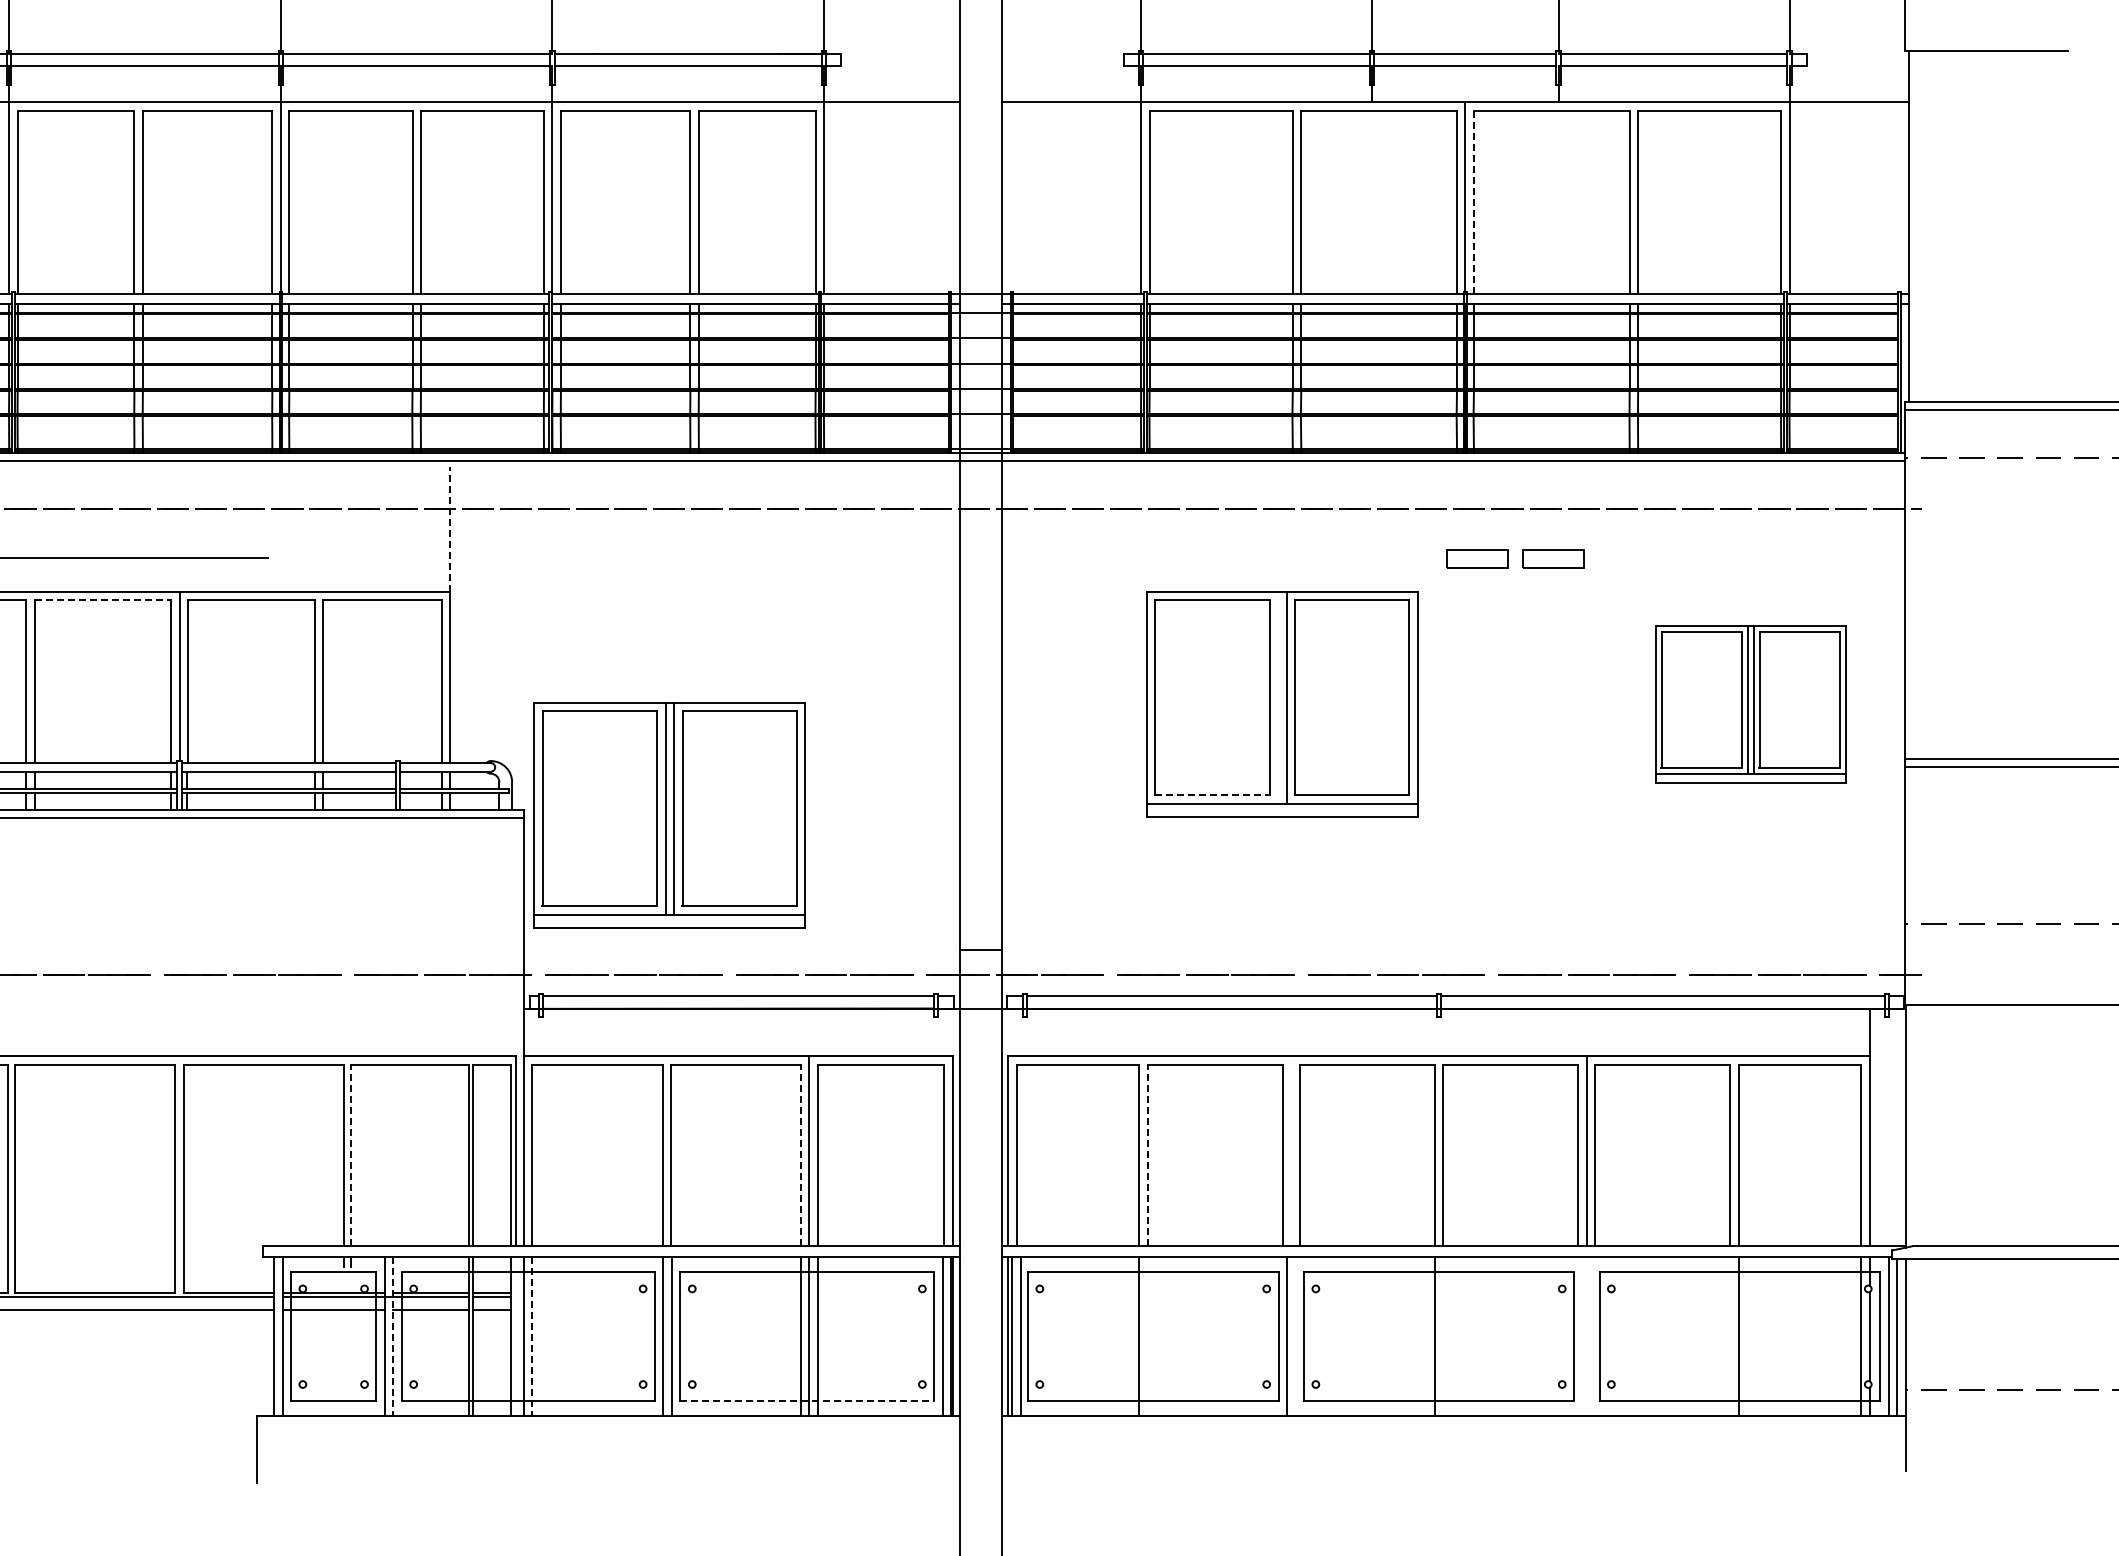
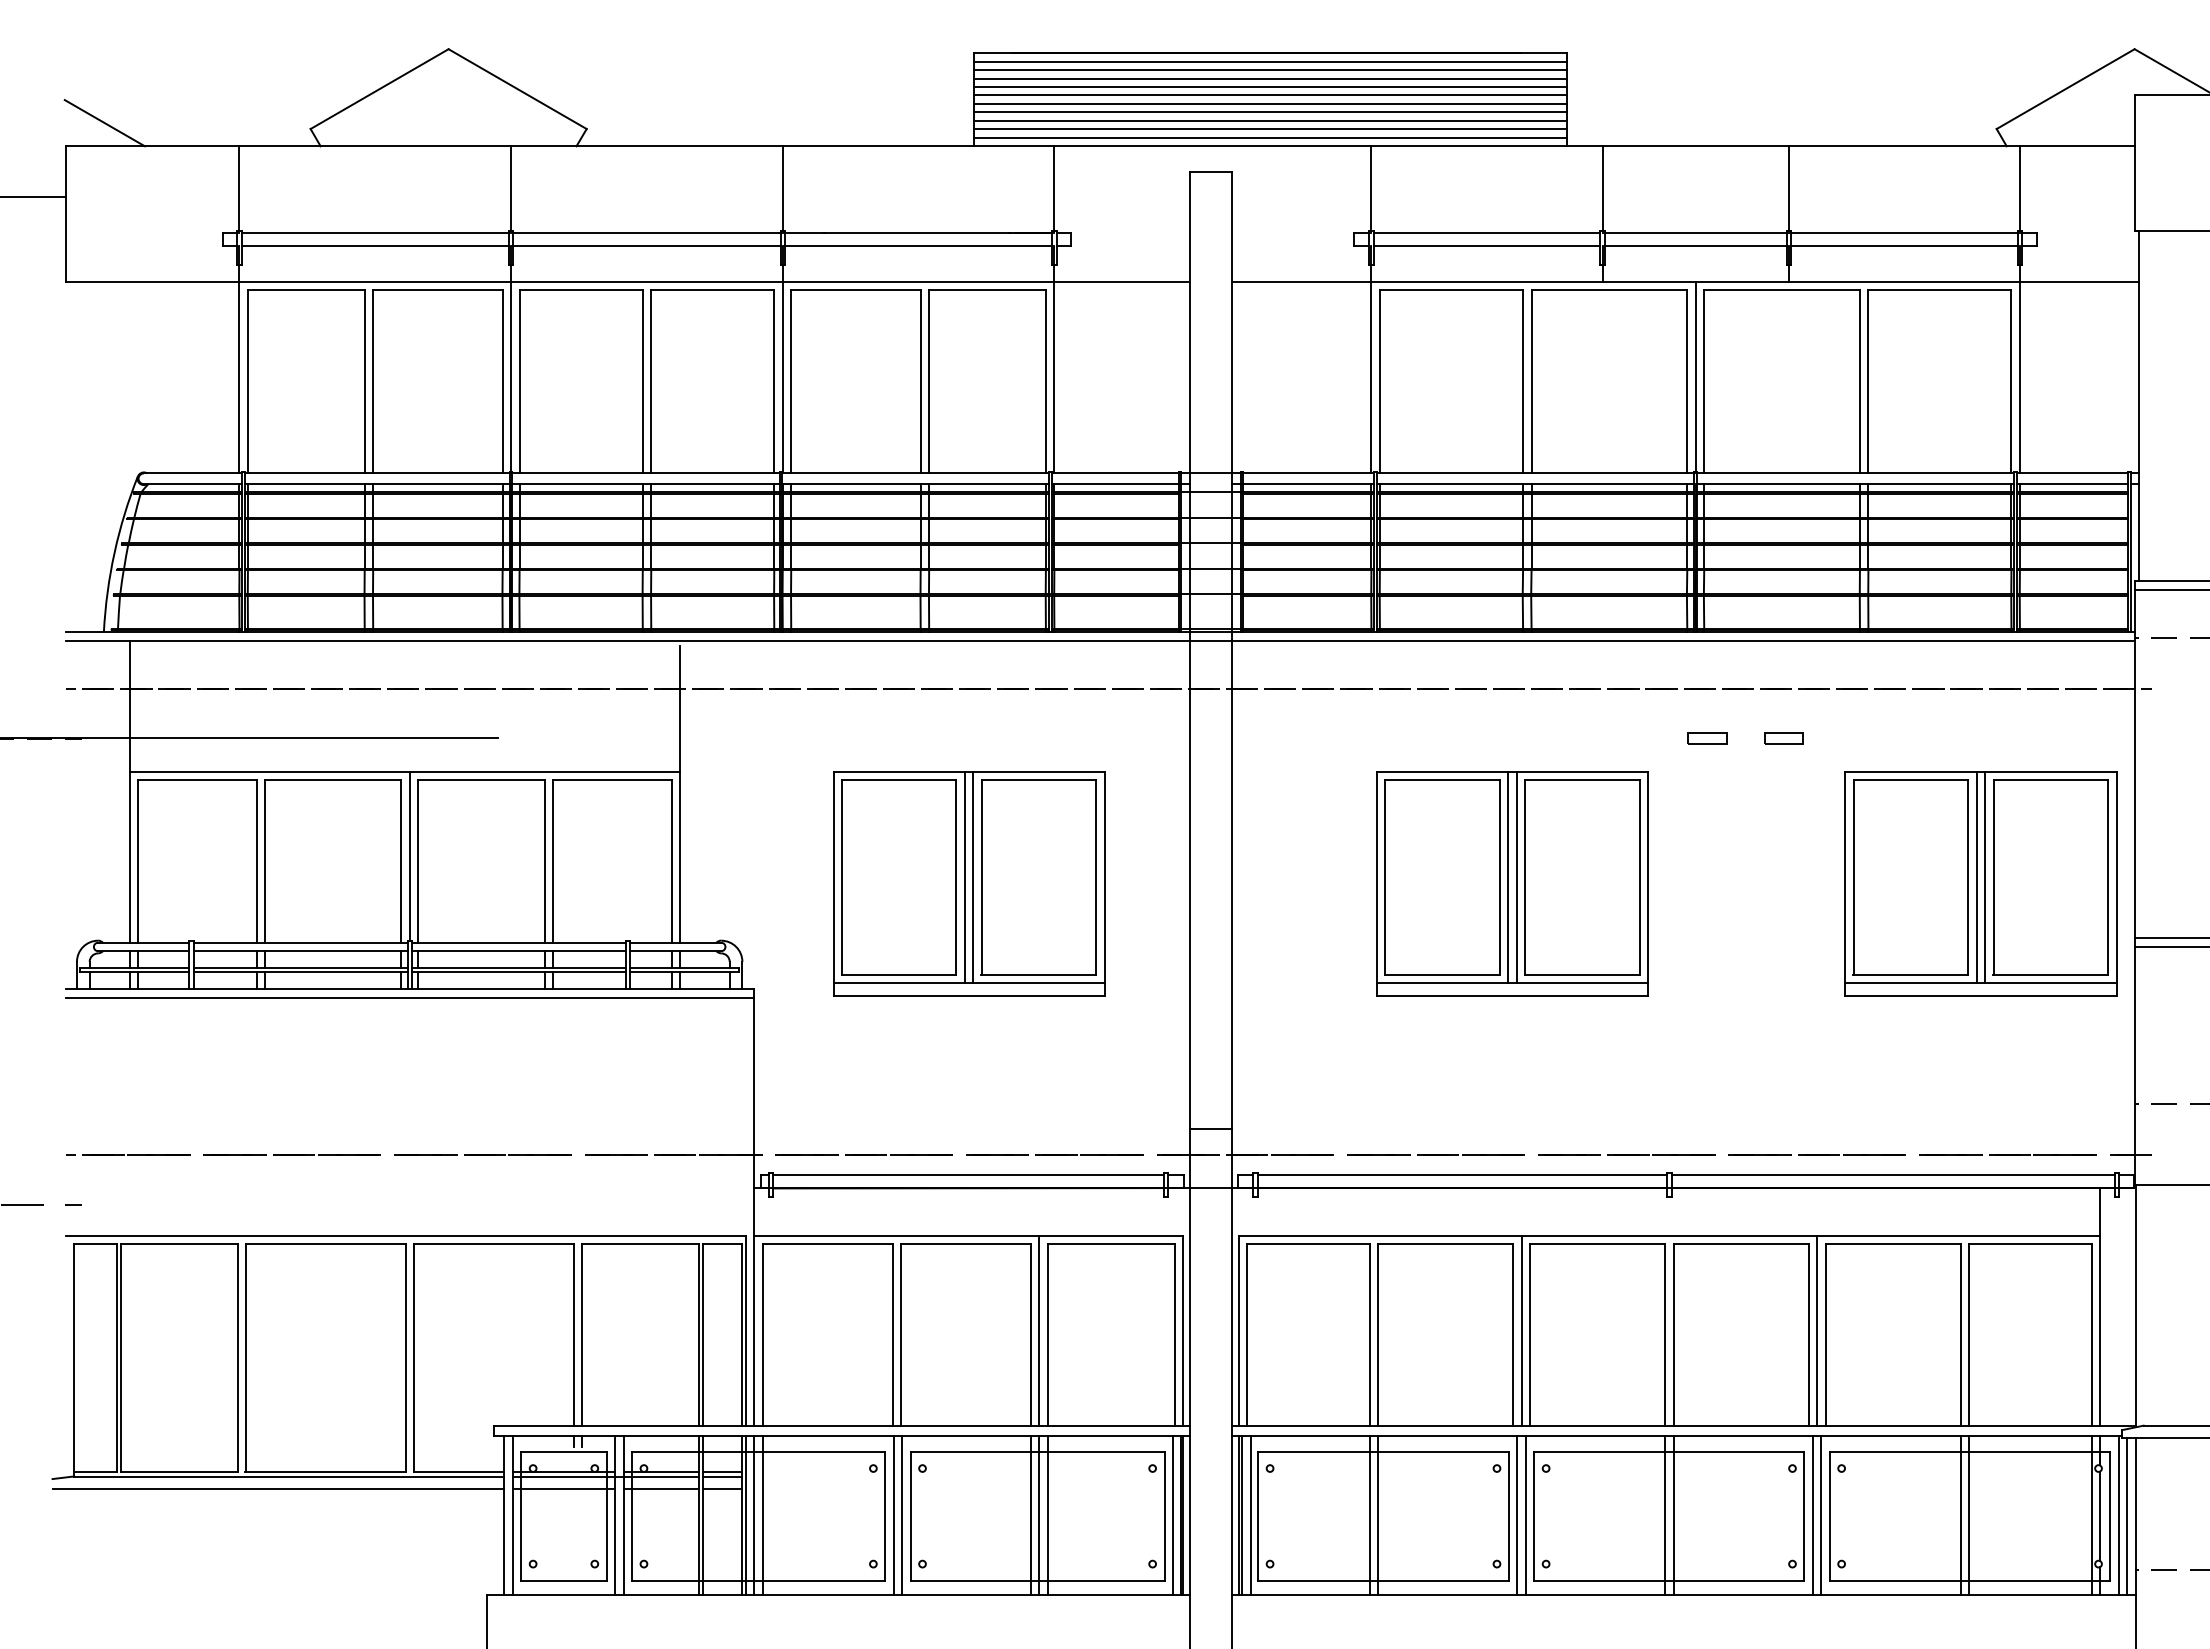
line: (1474, 201) -> (1704, 381), dashed -> solid
line: (450, 528) -> (680, 708), dashed -> solid
part: (1477, 558) -> (1707, 738), size x0.62
part: (1553, 558) -> (1783, 738), size x0.62
line: (103, 600) -> (333, 780), dashed -> solid
line: (1278, 697) -> (1508, 877), added
part: (1750, 703) -> (1980, 883), size x1.43
line: (1212, 794) -> (1442, 974), dashed -> solid
part: (670, 814) -> (969, 883), moved
line: (1291, 1150) -> (1521, 1330), added
line: (351, 1155) -> (581, 1335), dashed -> solid
line: (800, 1155) -> (1030, 1335), dashed -> solid
line: (1148, 1155) -> (1378, 1335), dashed -> solid
line: (393, 1335) -> (623, 1515), dashed -> solid
line: (515, 1335) -> (745, 1515), added
line: (532, 1335) -> (762, 1515), dashed -> solid
line: (1148, 1335) -> (1378, 1515), added
line: (1295, 1335) -> (1525, 1515), added
line: (1443, 1335) -> (1673, 1515), added
line: (1582, 1335) -> (1812, 1515), added
line: (1591, 1335) -> (1821, 1515), added
line: (1730, 1335) -> (1960, 1515), added
line: (807, 1401) -> (1037, 1581), dashed -> solid

